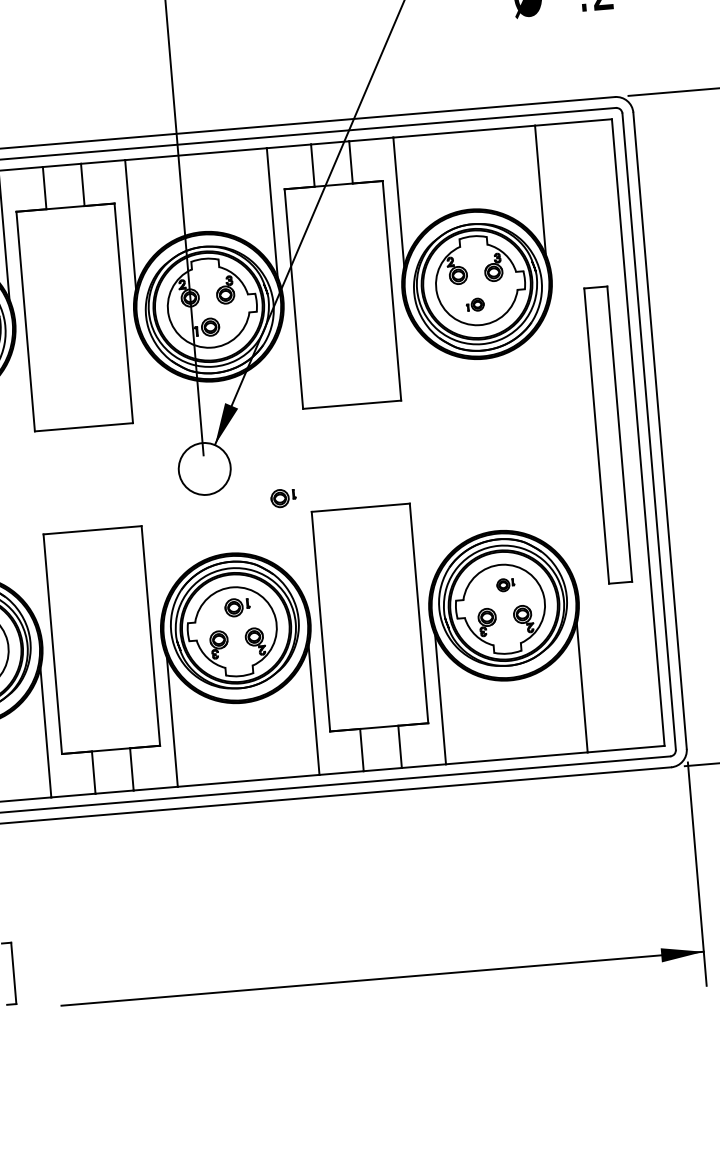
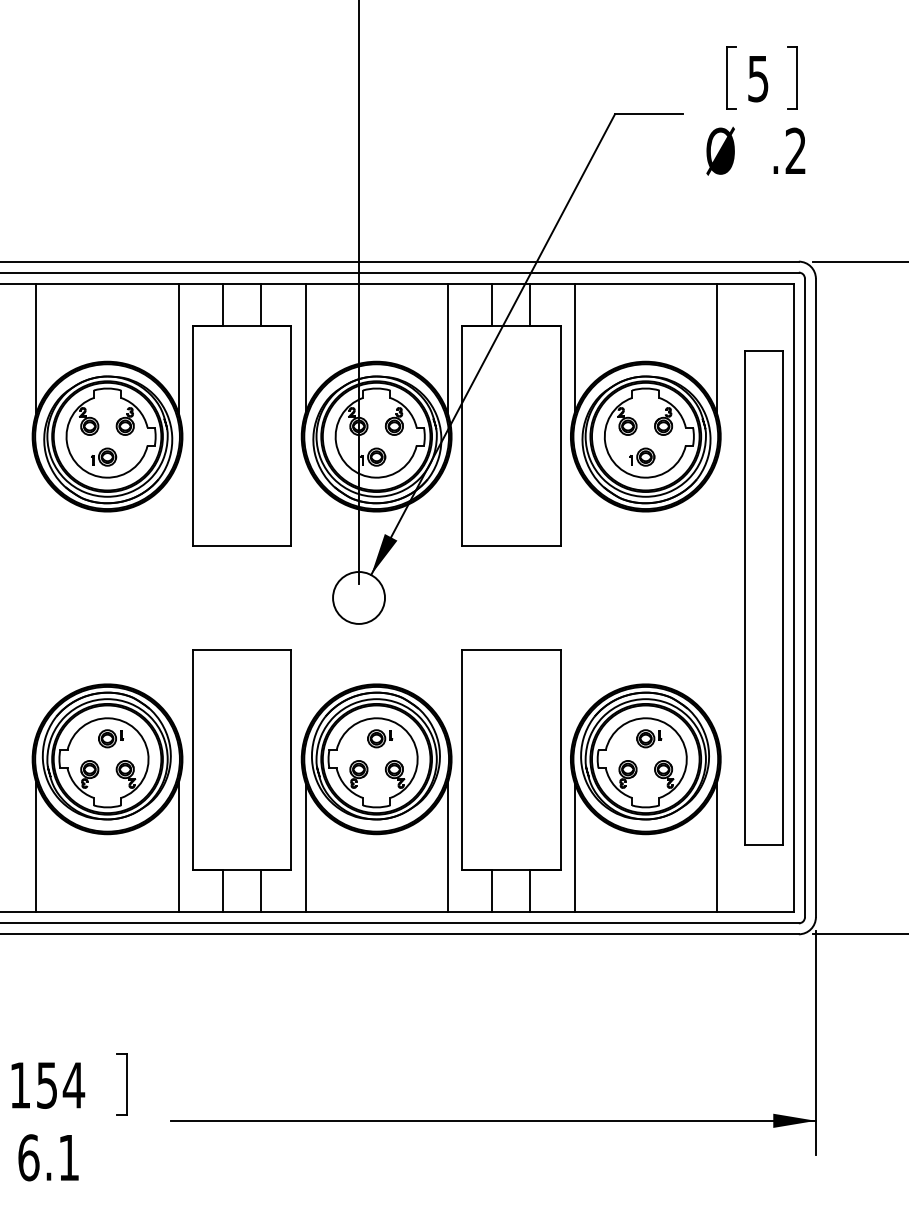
part: (475, 304) -> (642, 456), size x1.43
part: (607, 434) -> (763, 597), size x1.67
part: (283, 497) -> (435, 633), removed
part: (505, 584) -> (649, 738), size x1.43

